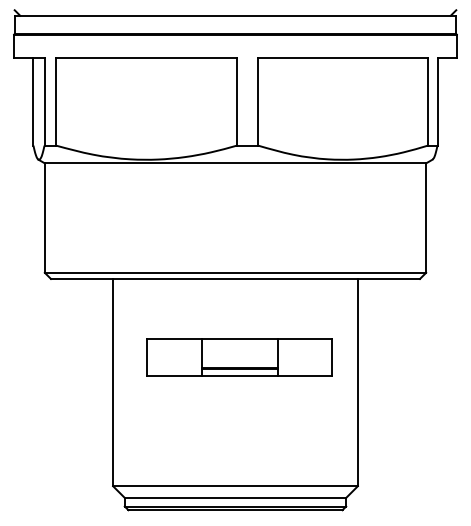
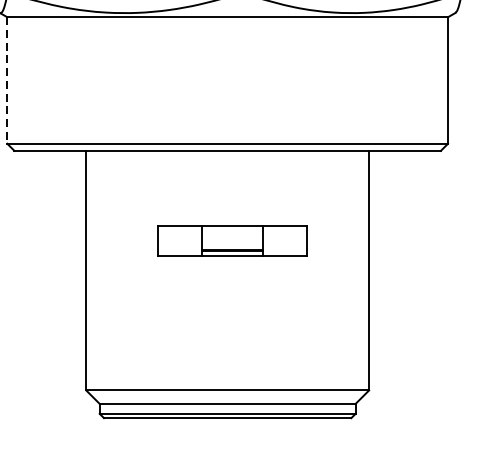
line: (44, 218) -> (6, 80), solid -> dashed
part: (239, 357) -> (232, 241), size x0.7

